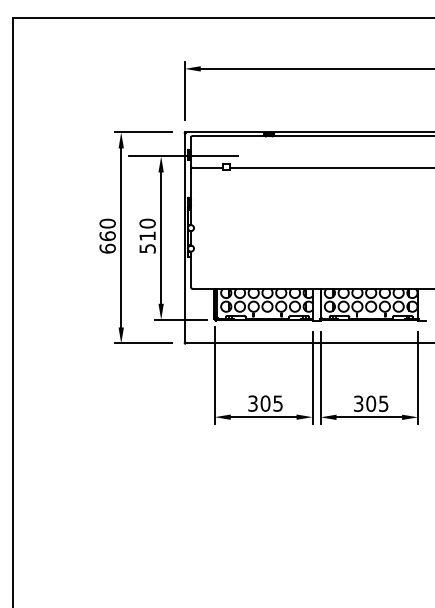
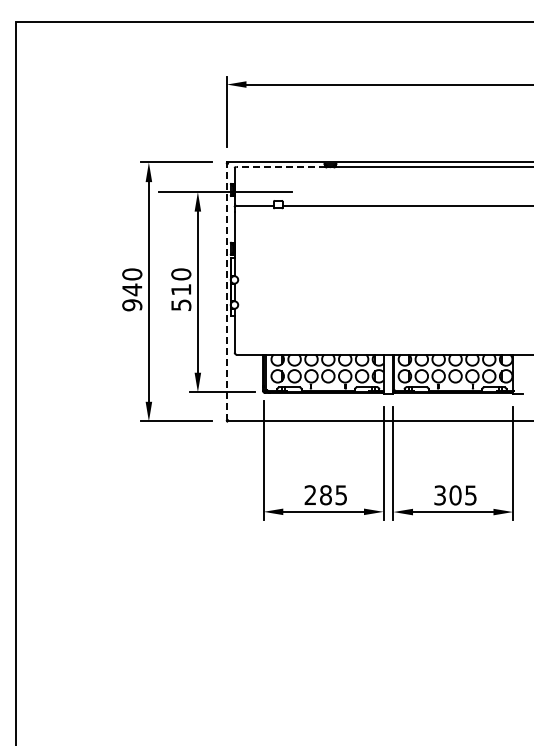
line: (229, 136) -> (281, 167), solid -> dashed
line: (184, 237) -> (226, 291), solid -> dashed
text: (107, 242) -> (132, 297), 660 -> 940
text: (258, 403) -> (317, 495), 305 -> 285

